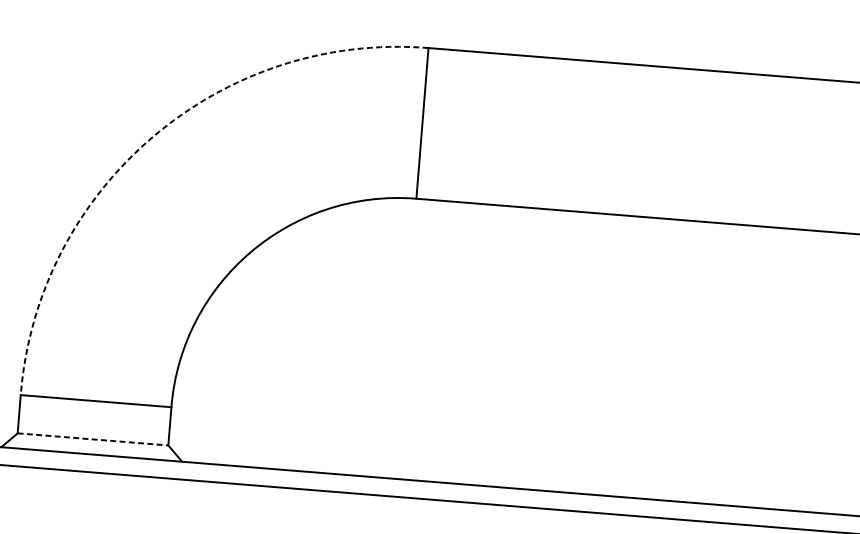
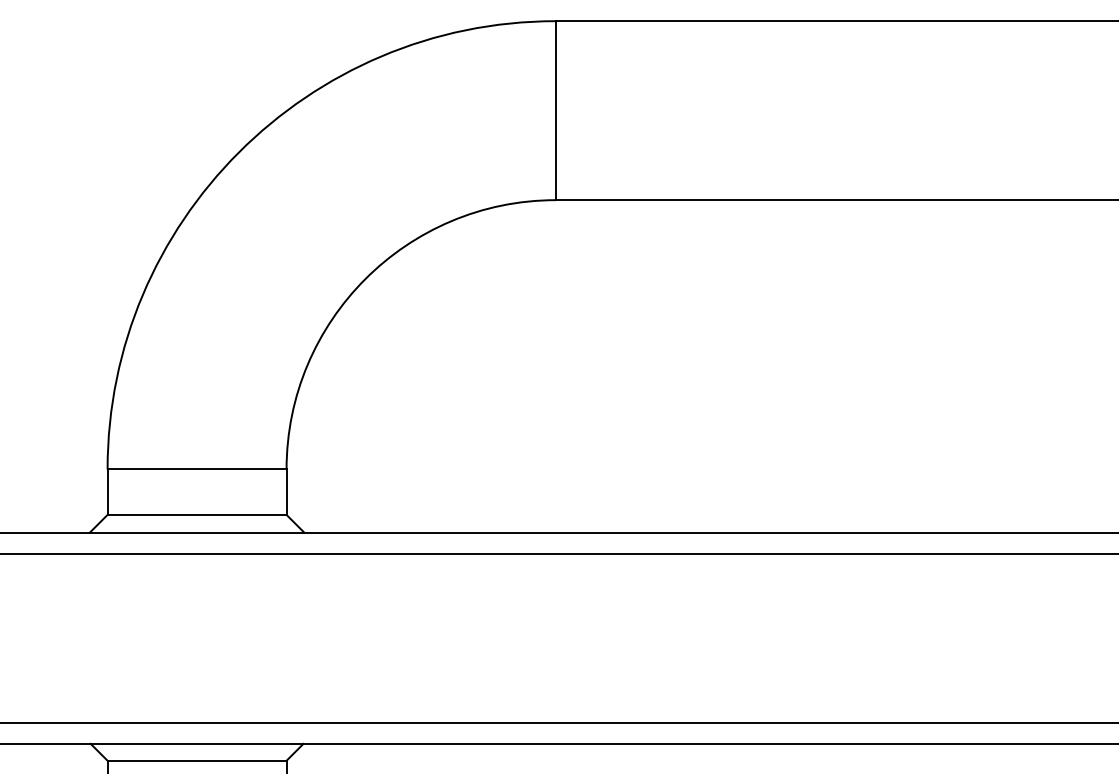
arc: (152, 137) -> (238, 152), dashed -> solid
line: (93, 439) -> (197, 514), dashed -> solid

